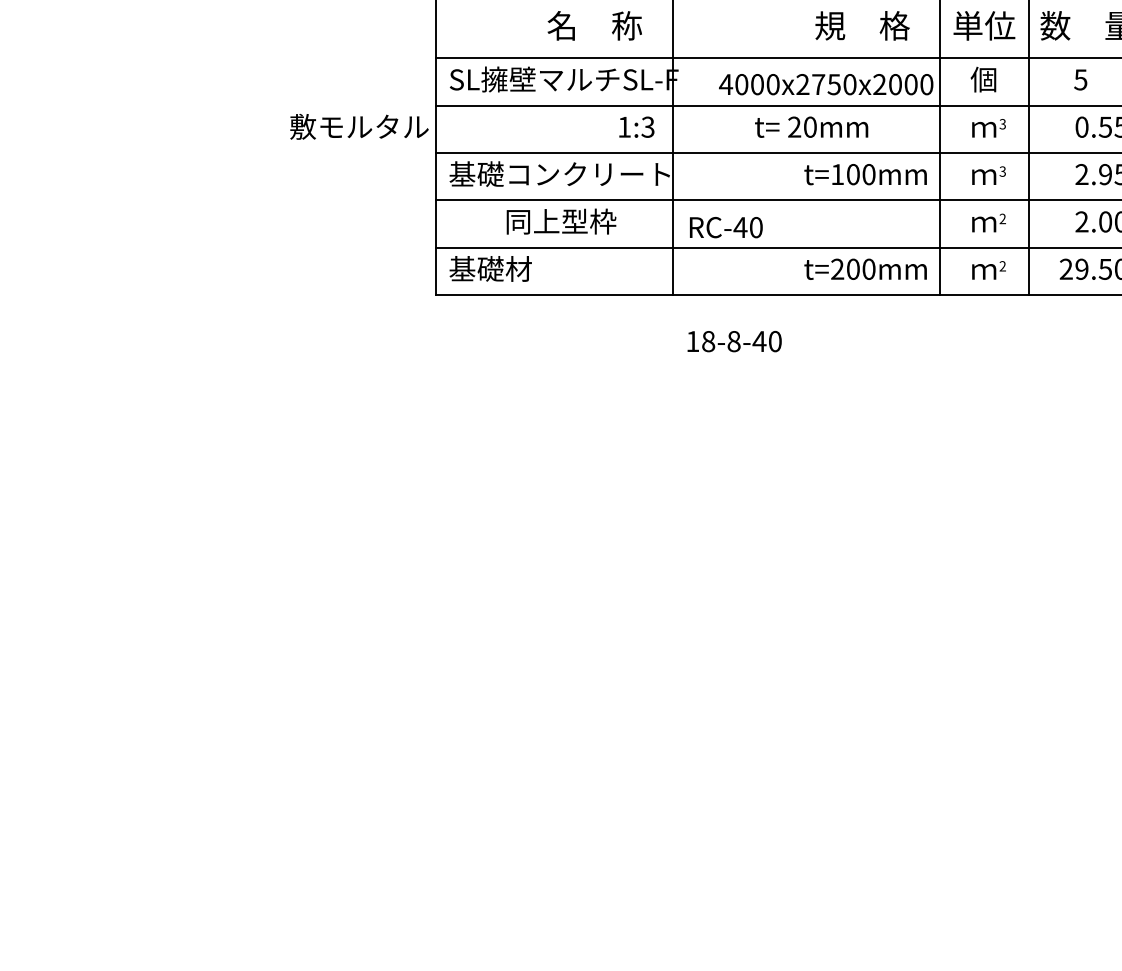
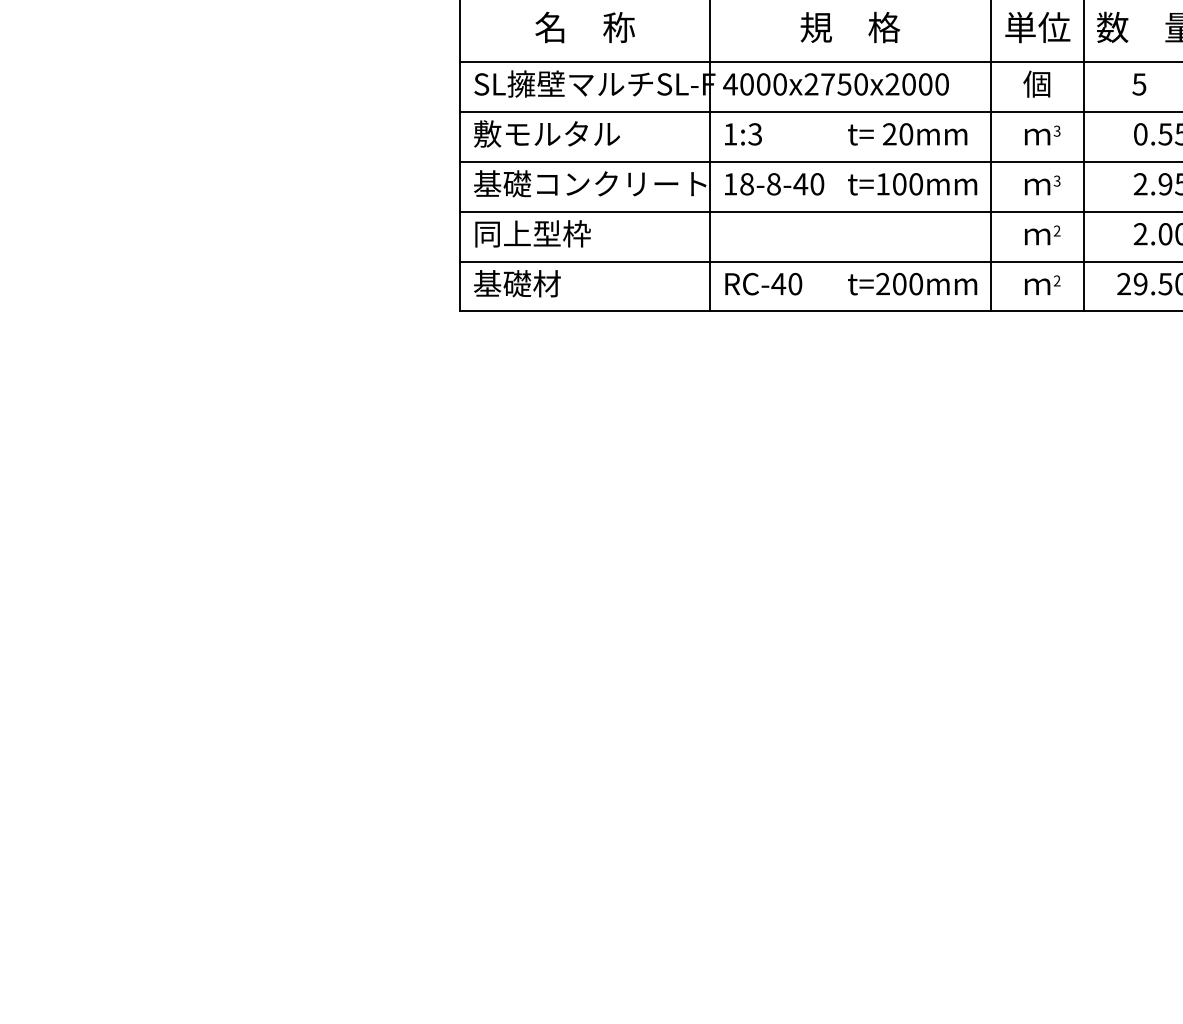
text: (594, 25) -> (584, 27), moved
text: (862, 25) -> (850, 27), moved
text: (825, 84) -> (835, 84), moved
text: (358, 126) -> (546, 133), moved
text: (636, 127) -> (743, 134), moved
text: (811, 127) -> (907, 134), moved
text: (561, 221) -> (532, 233), moved
text: (726, 226) -> (763, 283), moved
text: (734, 341) -> (774, 184), moved

